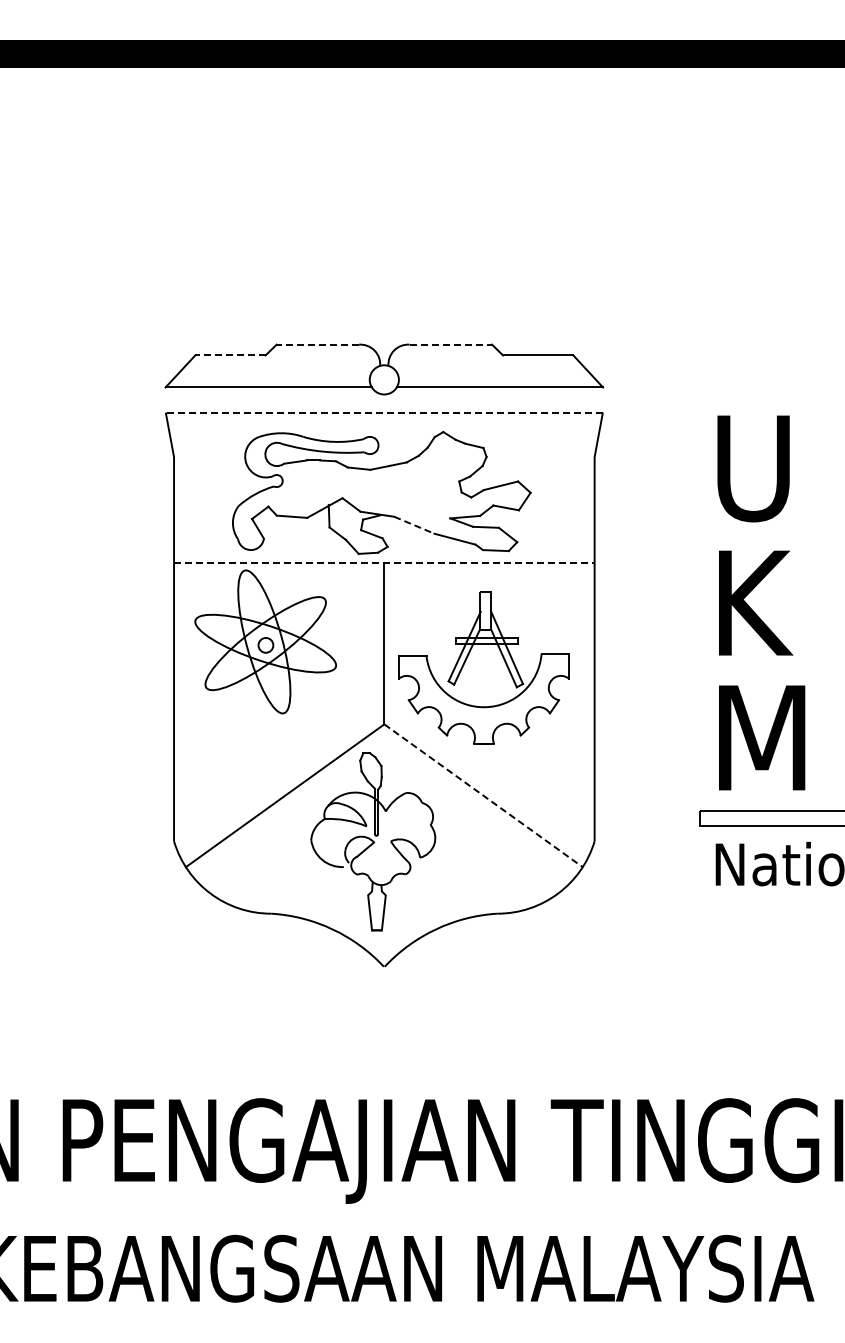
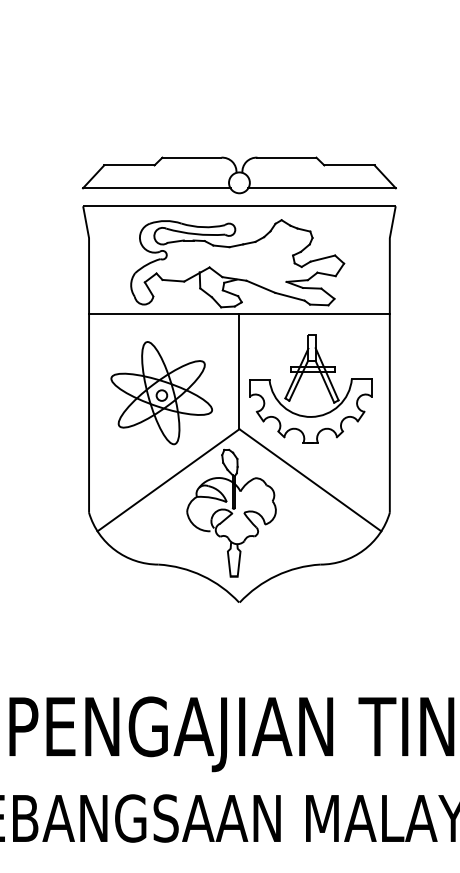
line: (317, 344) -> (191, 157), dashed -> solid
line: (451, 344) -> (287, 157), dashed -> solid
line: (229, 355) -> (128, 165), dashed -> solid
line: (384, 412) -> (239, 206), dashed -> solid
line: (414, 525) -> (261, 287), dashed -> solid
line: (384, 563) -> (239, 314), dashed -> solid
part: (265, 641) -> (161, 392), moved
line: (483, 796) -> (310, 480), dashed -> solid

